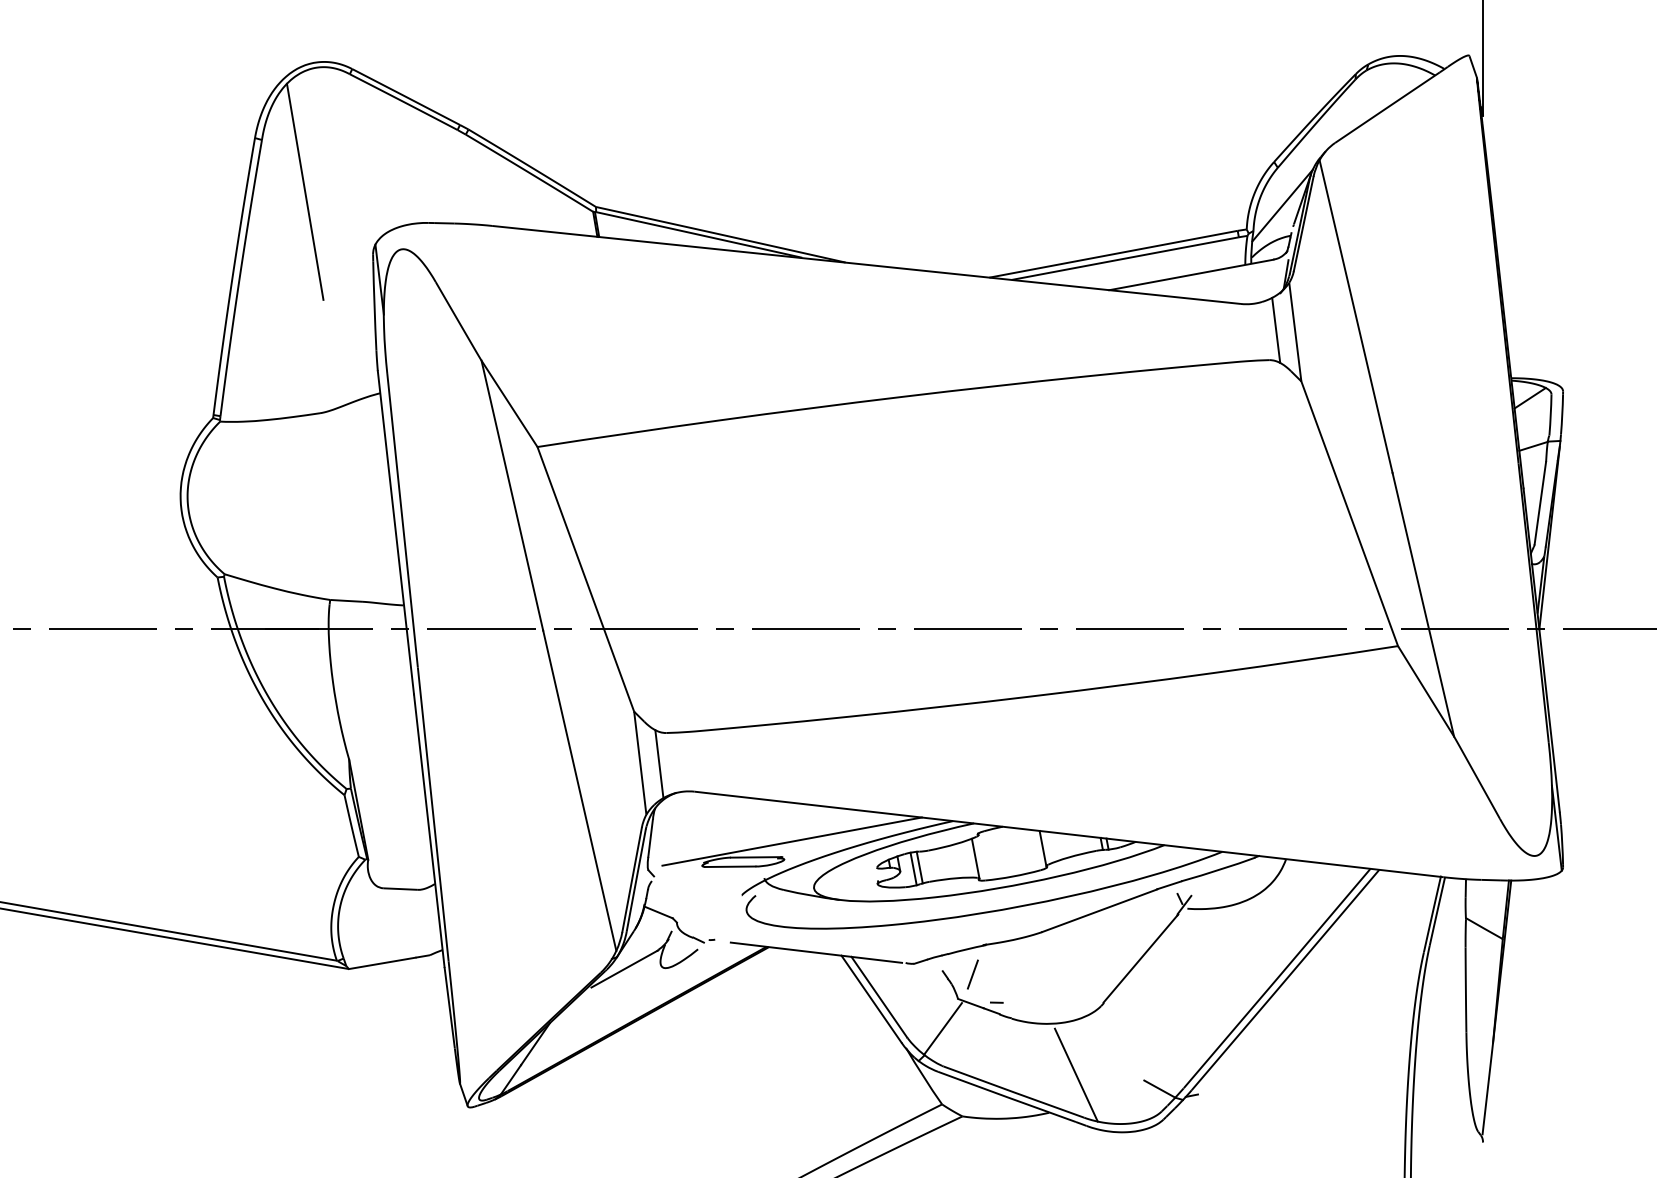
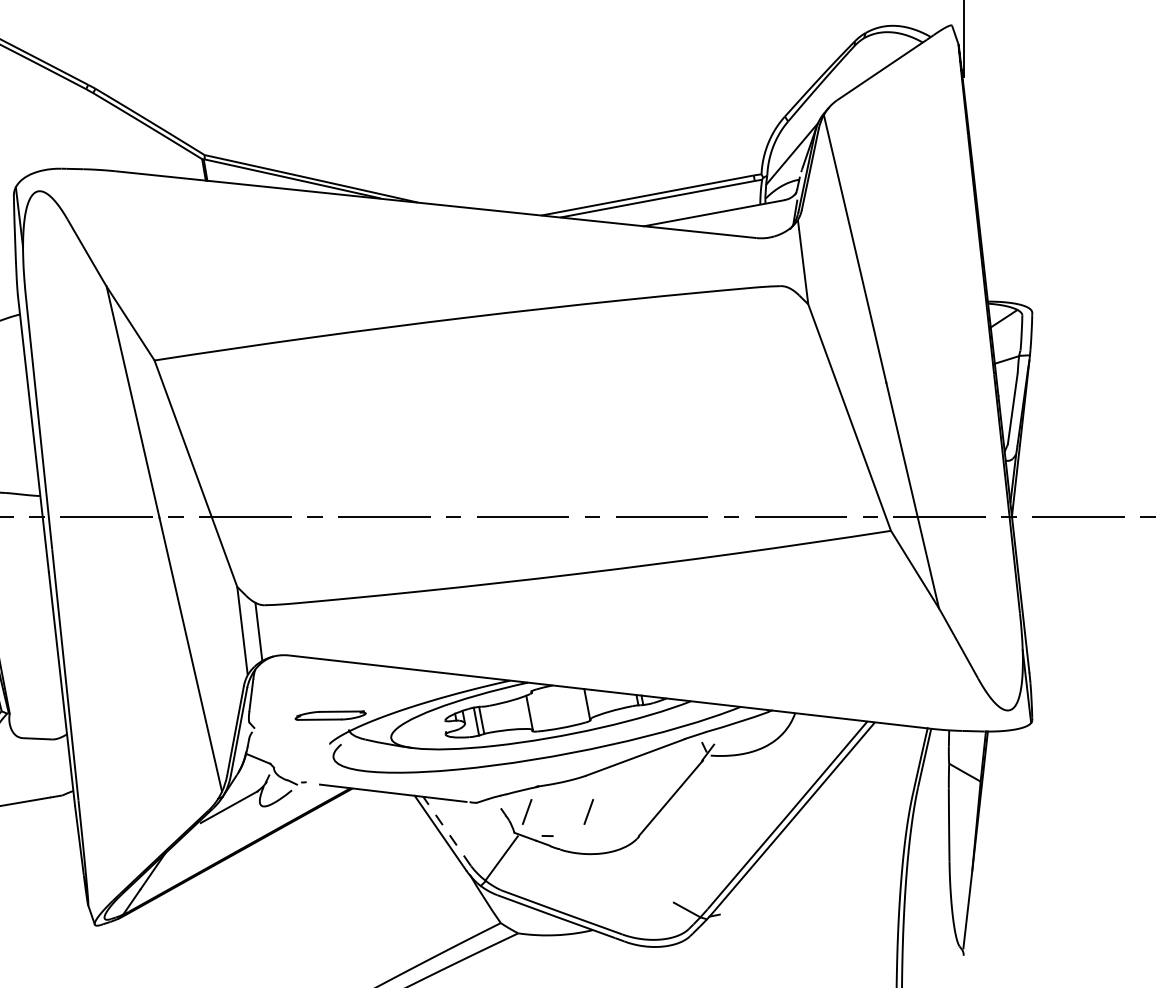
line: (1276, 329) -> (787, 259), removed
line: (791, 841) -> (371, 698), removed
line: (1044, 974) -> (588, 811), added
line: (879, 997) -> (447, 831), solid -> dashed
line: (1075, 1074) -> (614, 897), removed

